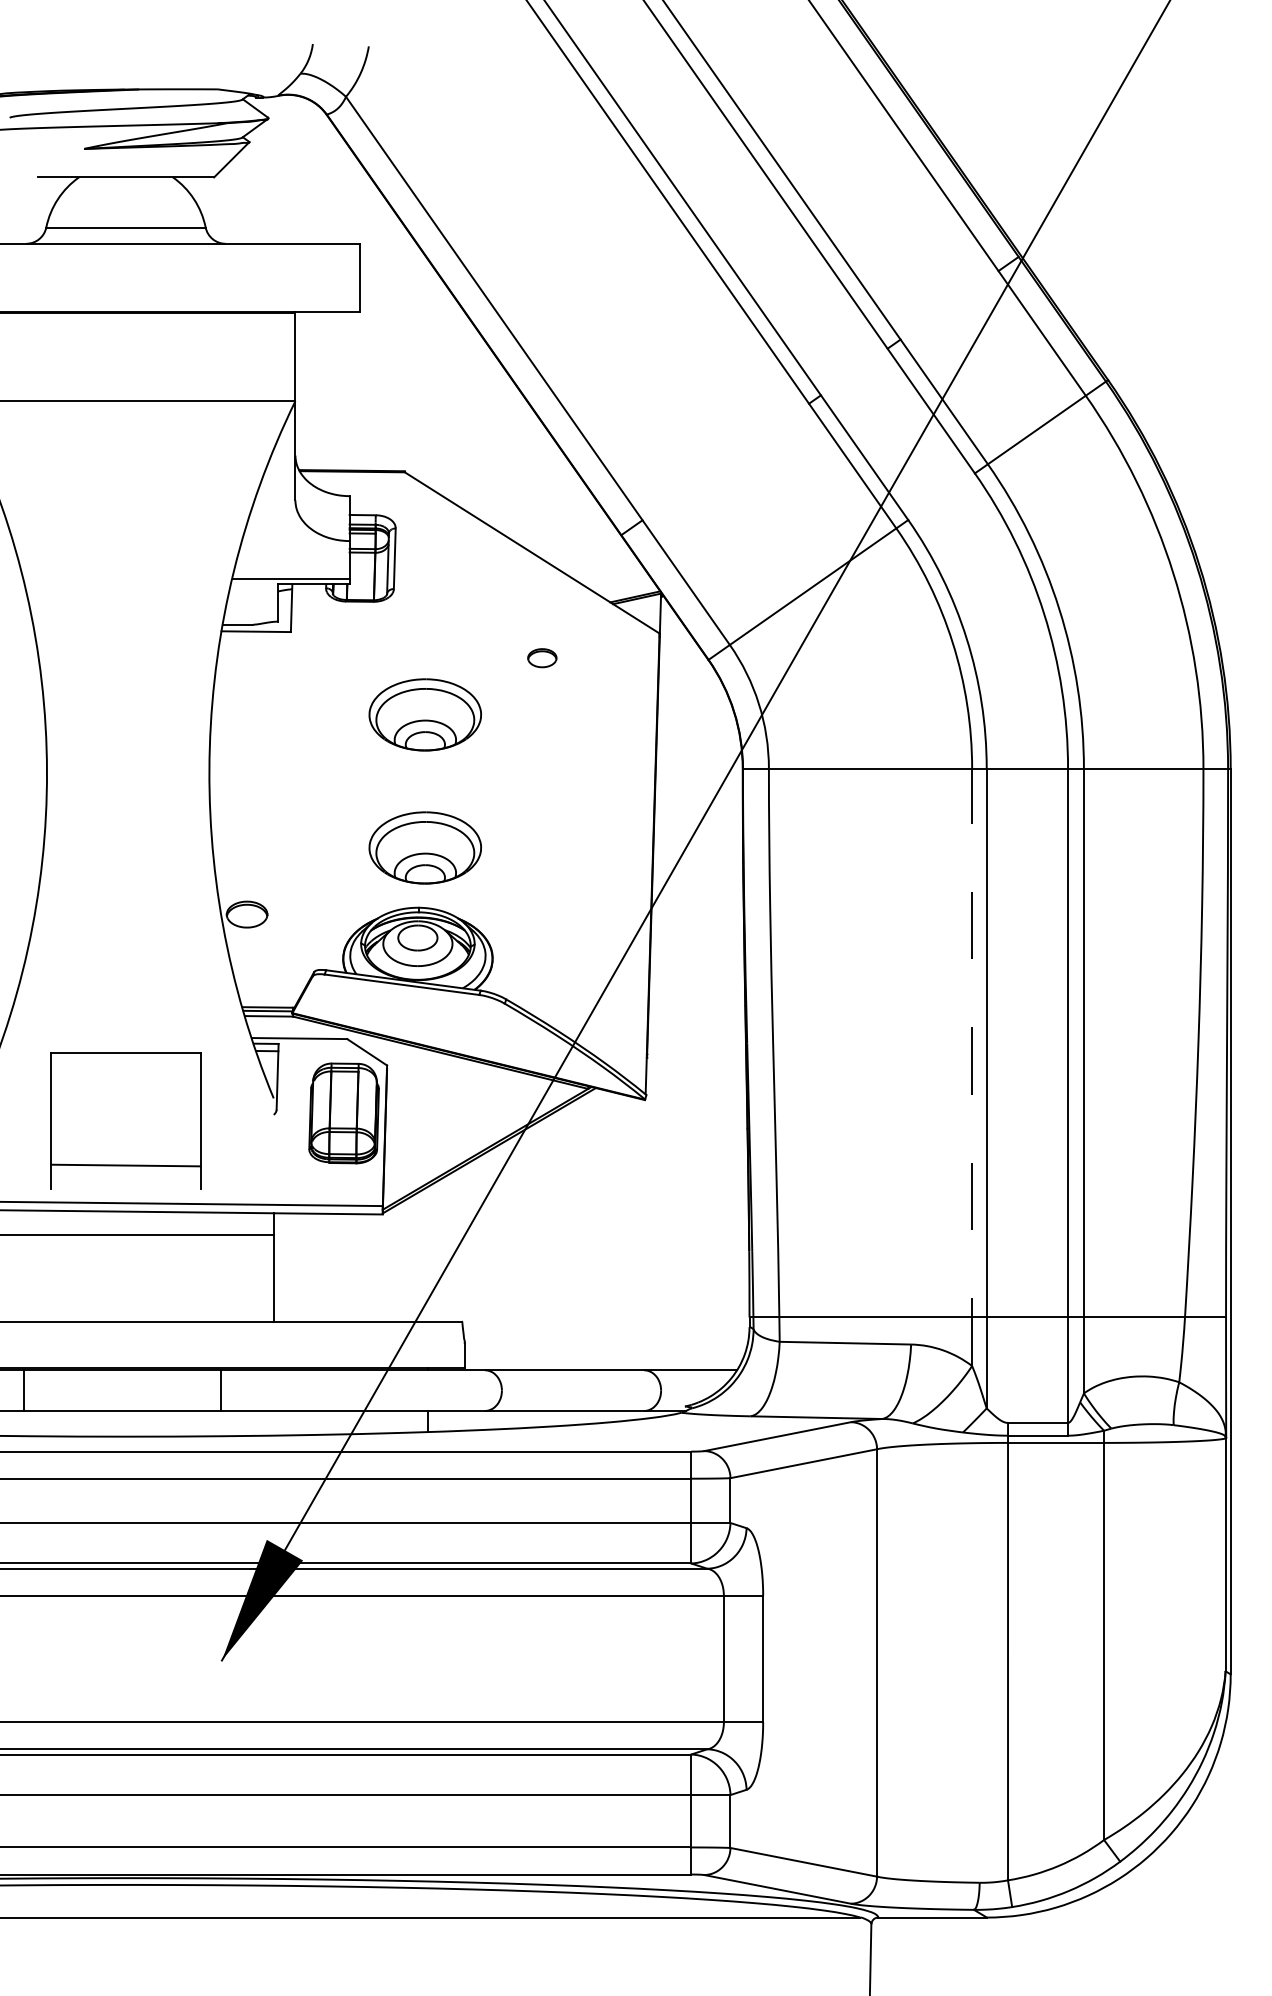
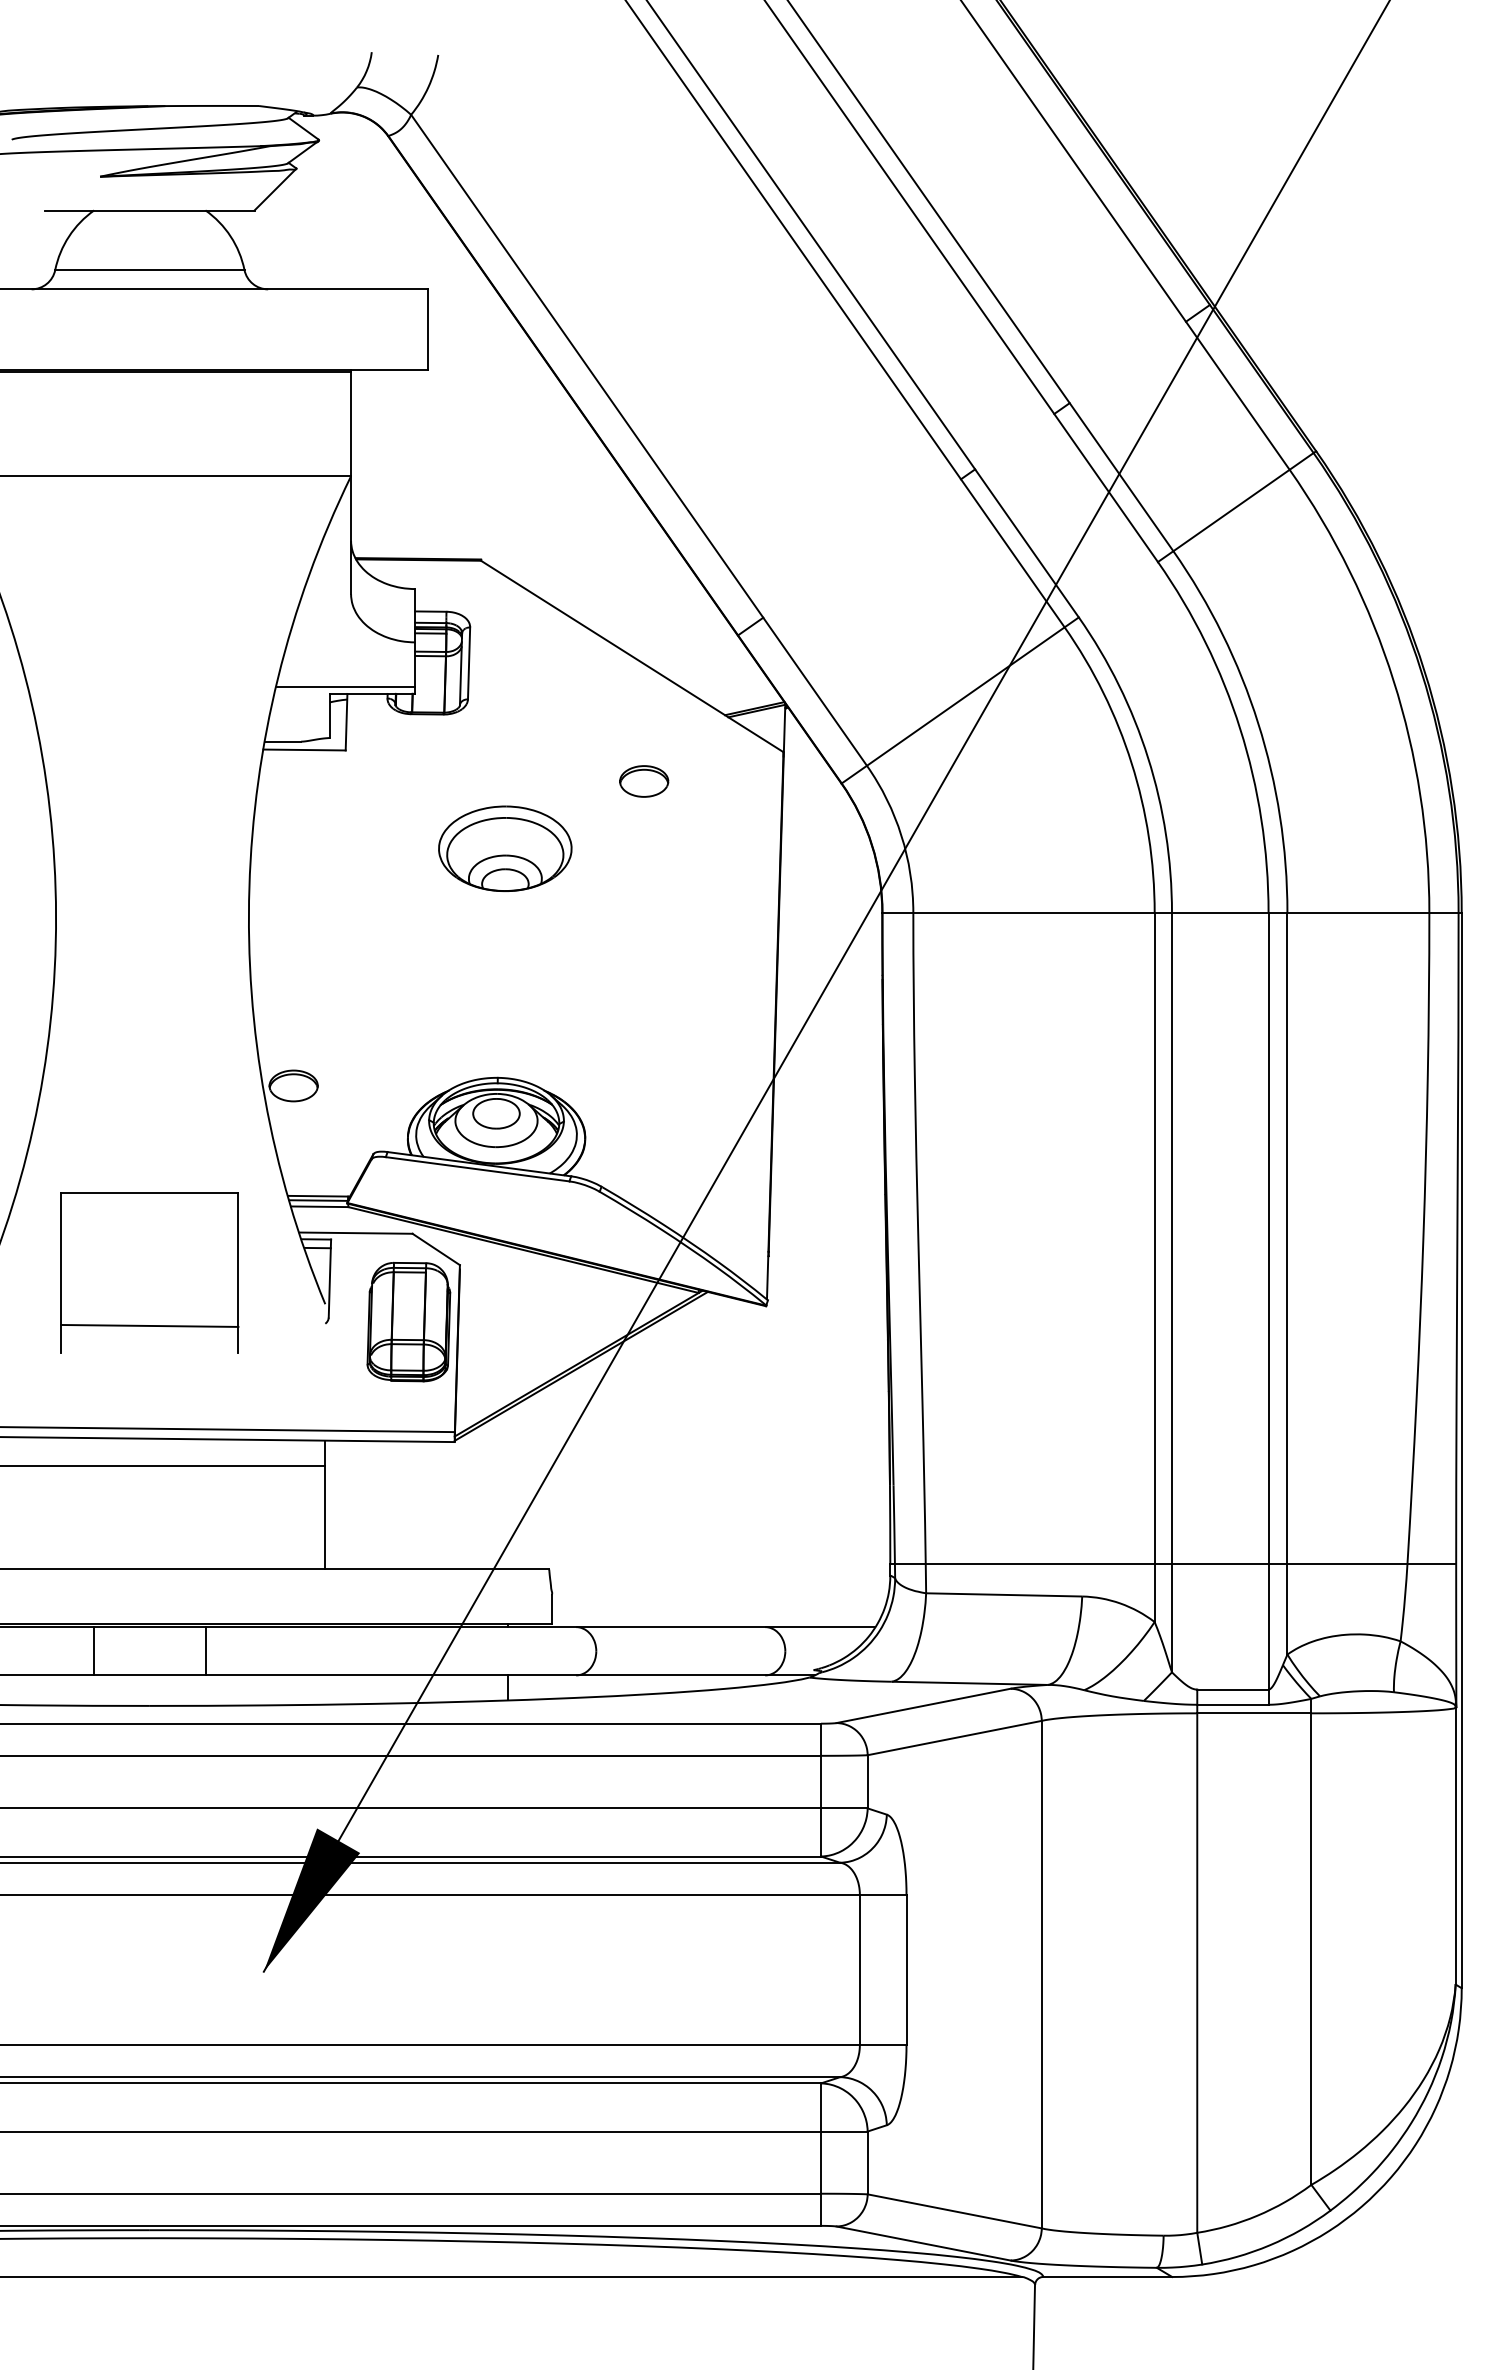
part: (542, 658) -> (644, 781), size x1.43
part: (425, 847) -> (505, 1006), removed
line: (971, 1067) -> (1154, 1267), dashed -> solid
part: (125, 1120) -> (149, 1272), moved
line: (23, 1390) -> (93, 1651), moved
line: (220, 1390) -> (206, 1651), moved

